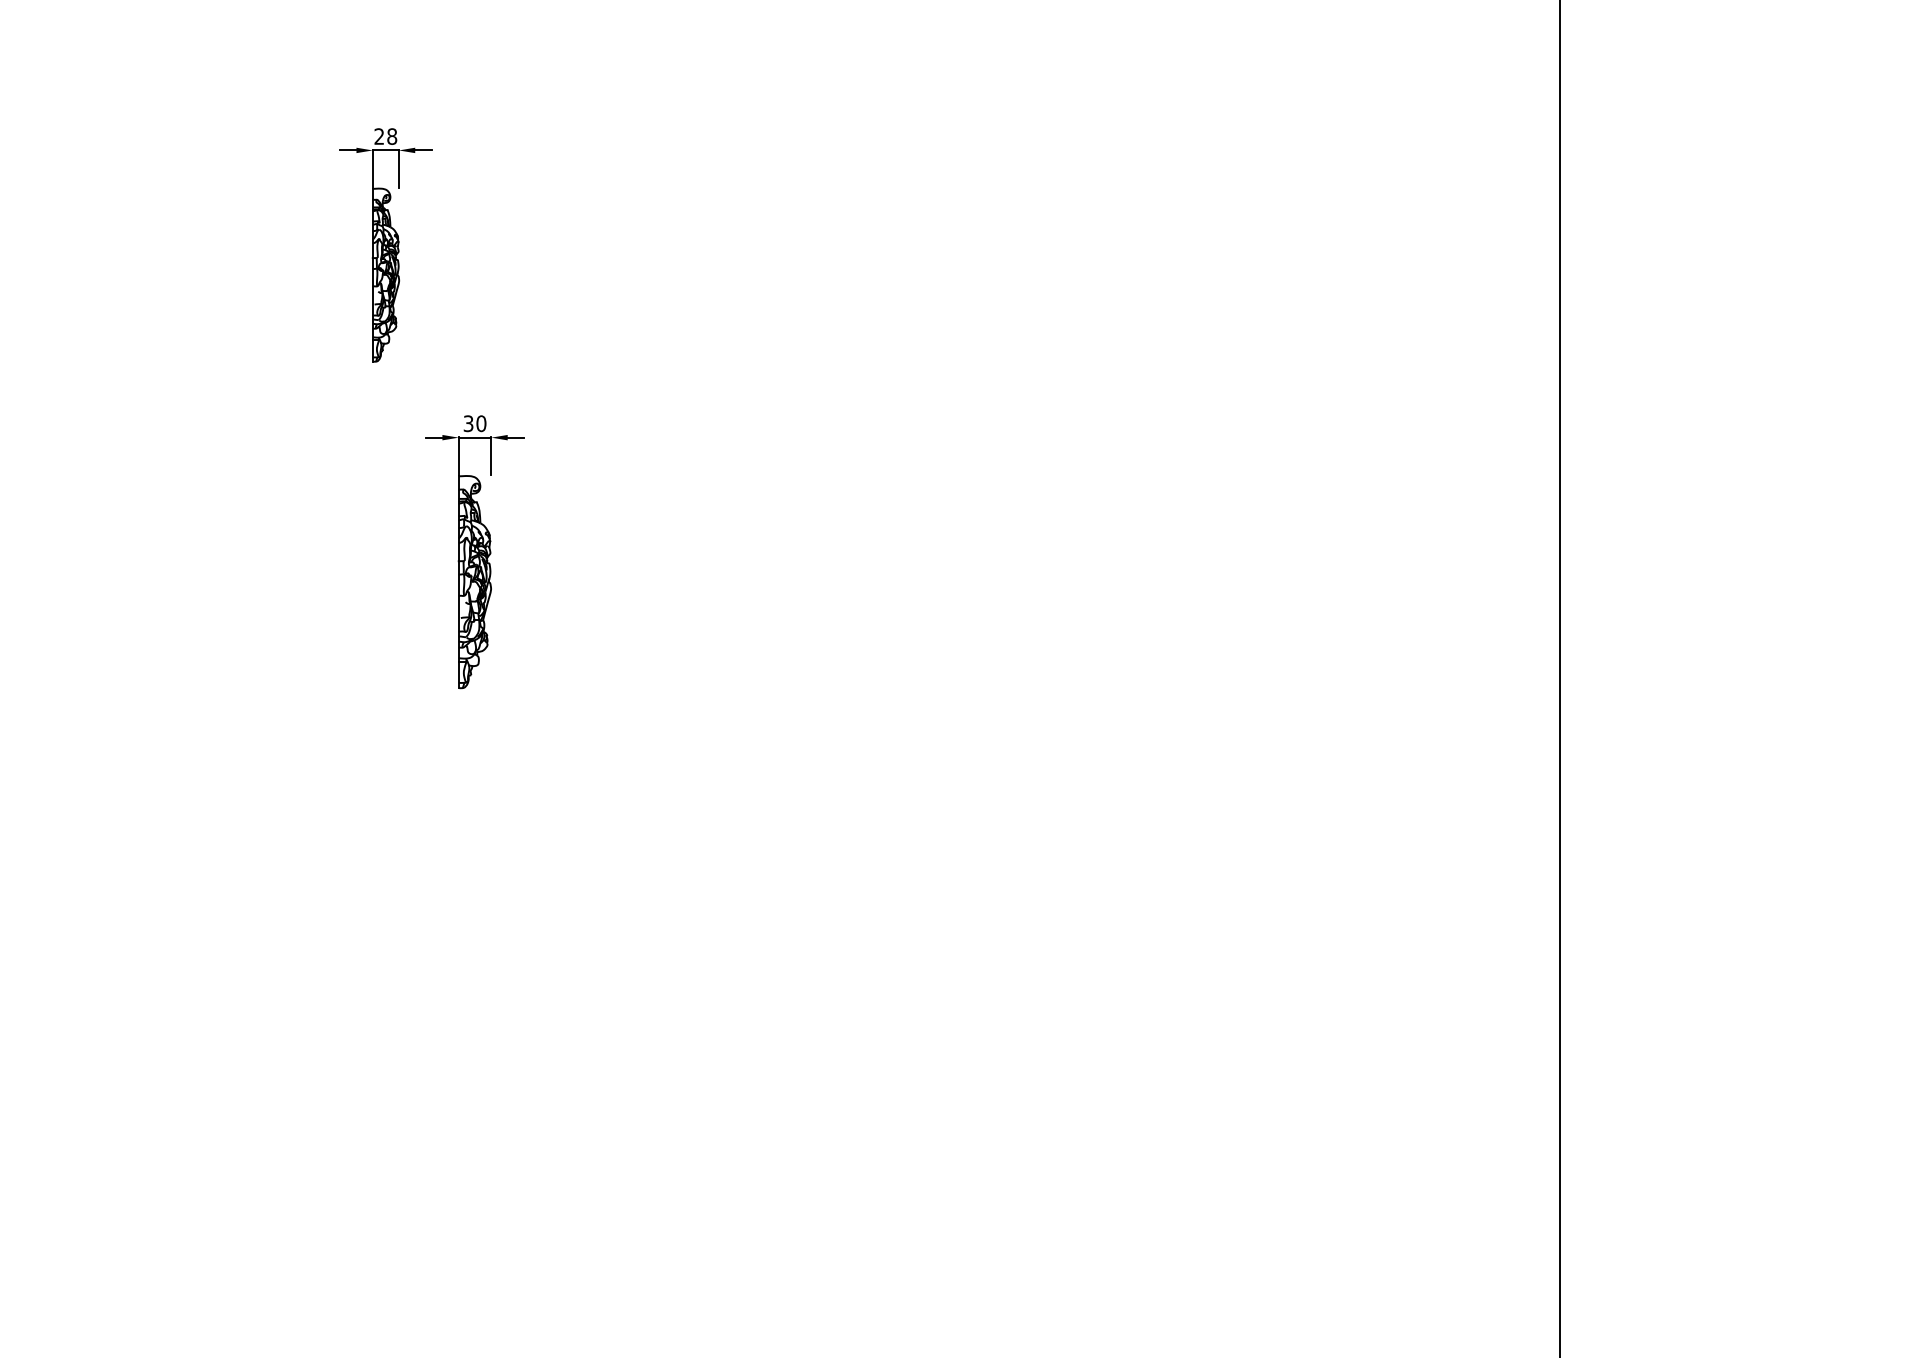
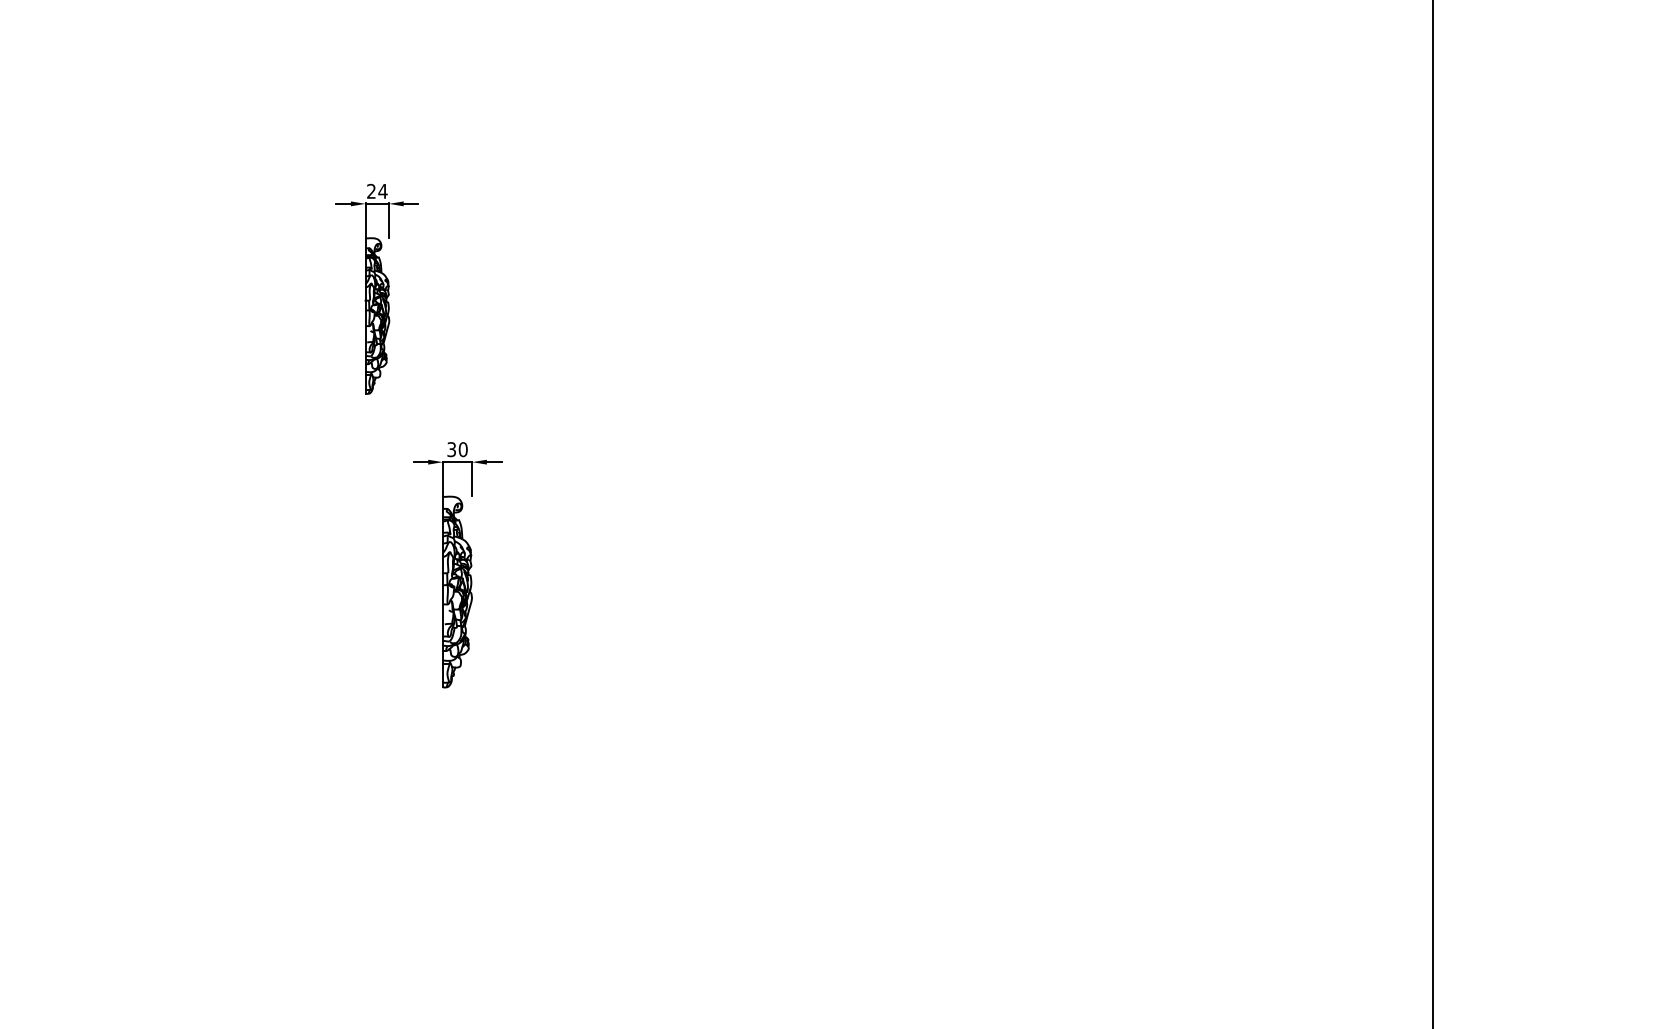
text: (391, 136) -> (382, 191), 28 -> 24

